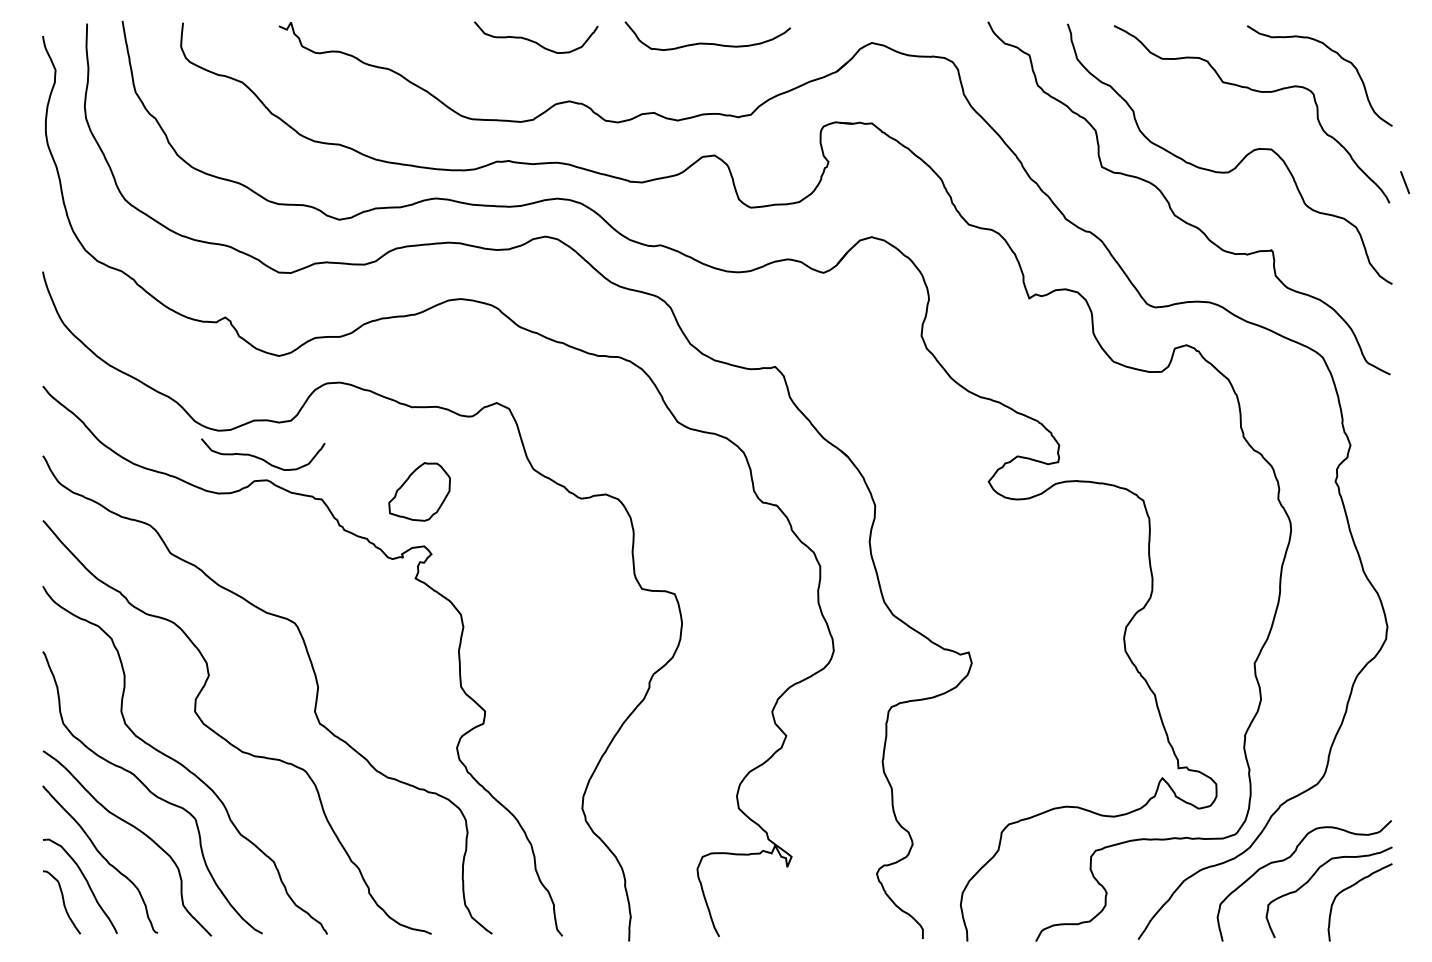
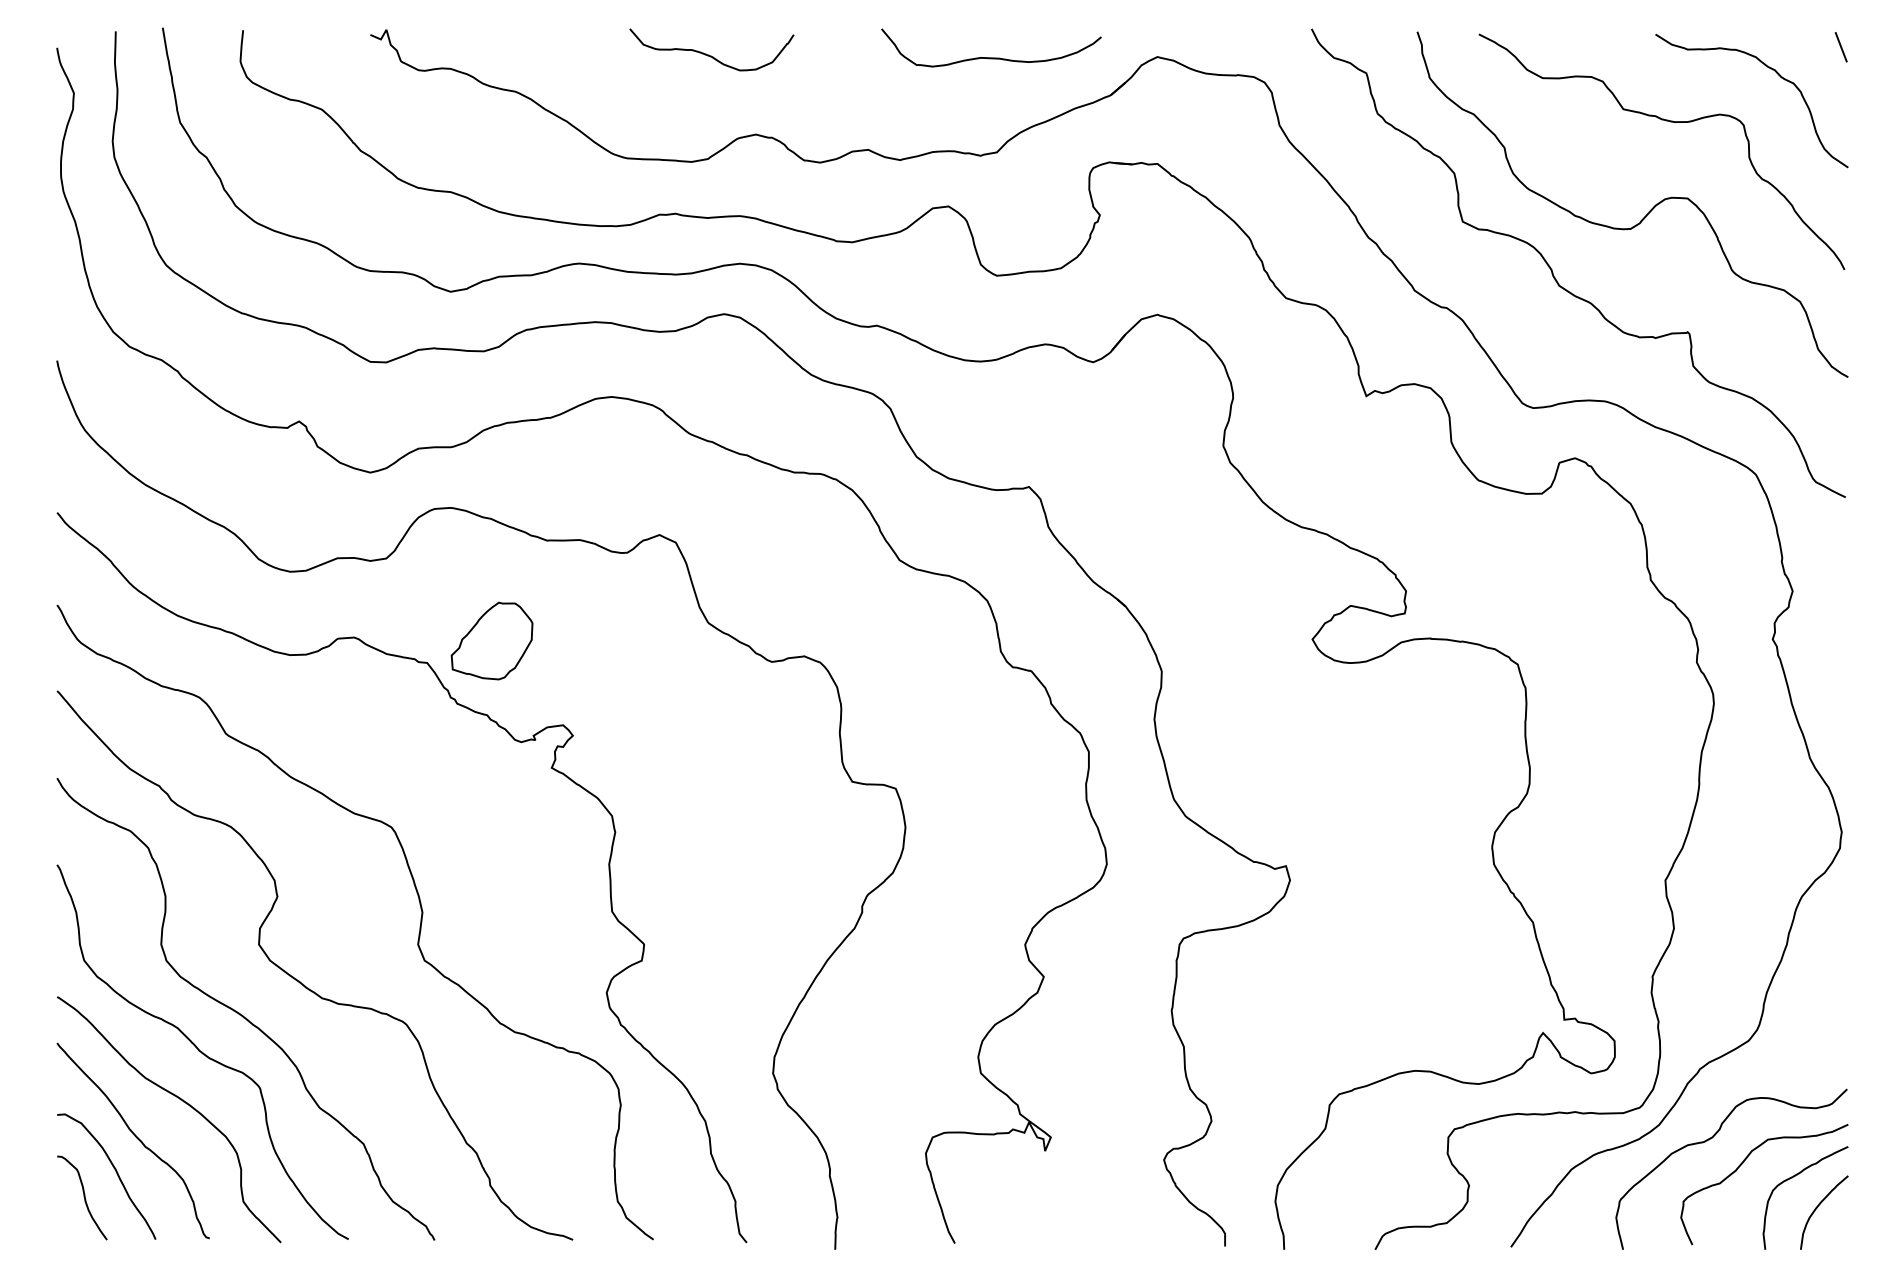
curve: (706, 42) -> (989, 56), moved
line: (1405, 182) -> (1841, 47), moved
curve: (263, 458) -> (349, 608), removed
part: (419, 491) -> (491, 640), moved
curve: (1370, 909) -> (1819, 1207), added

